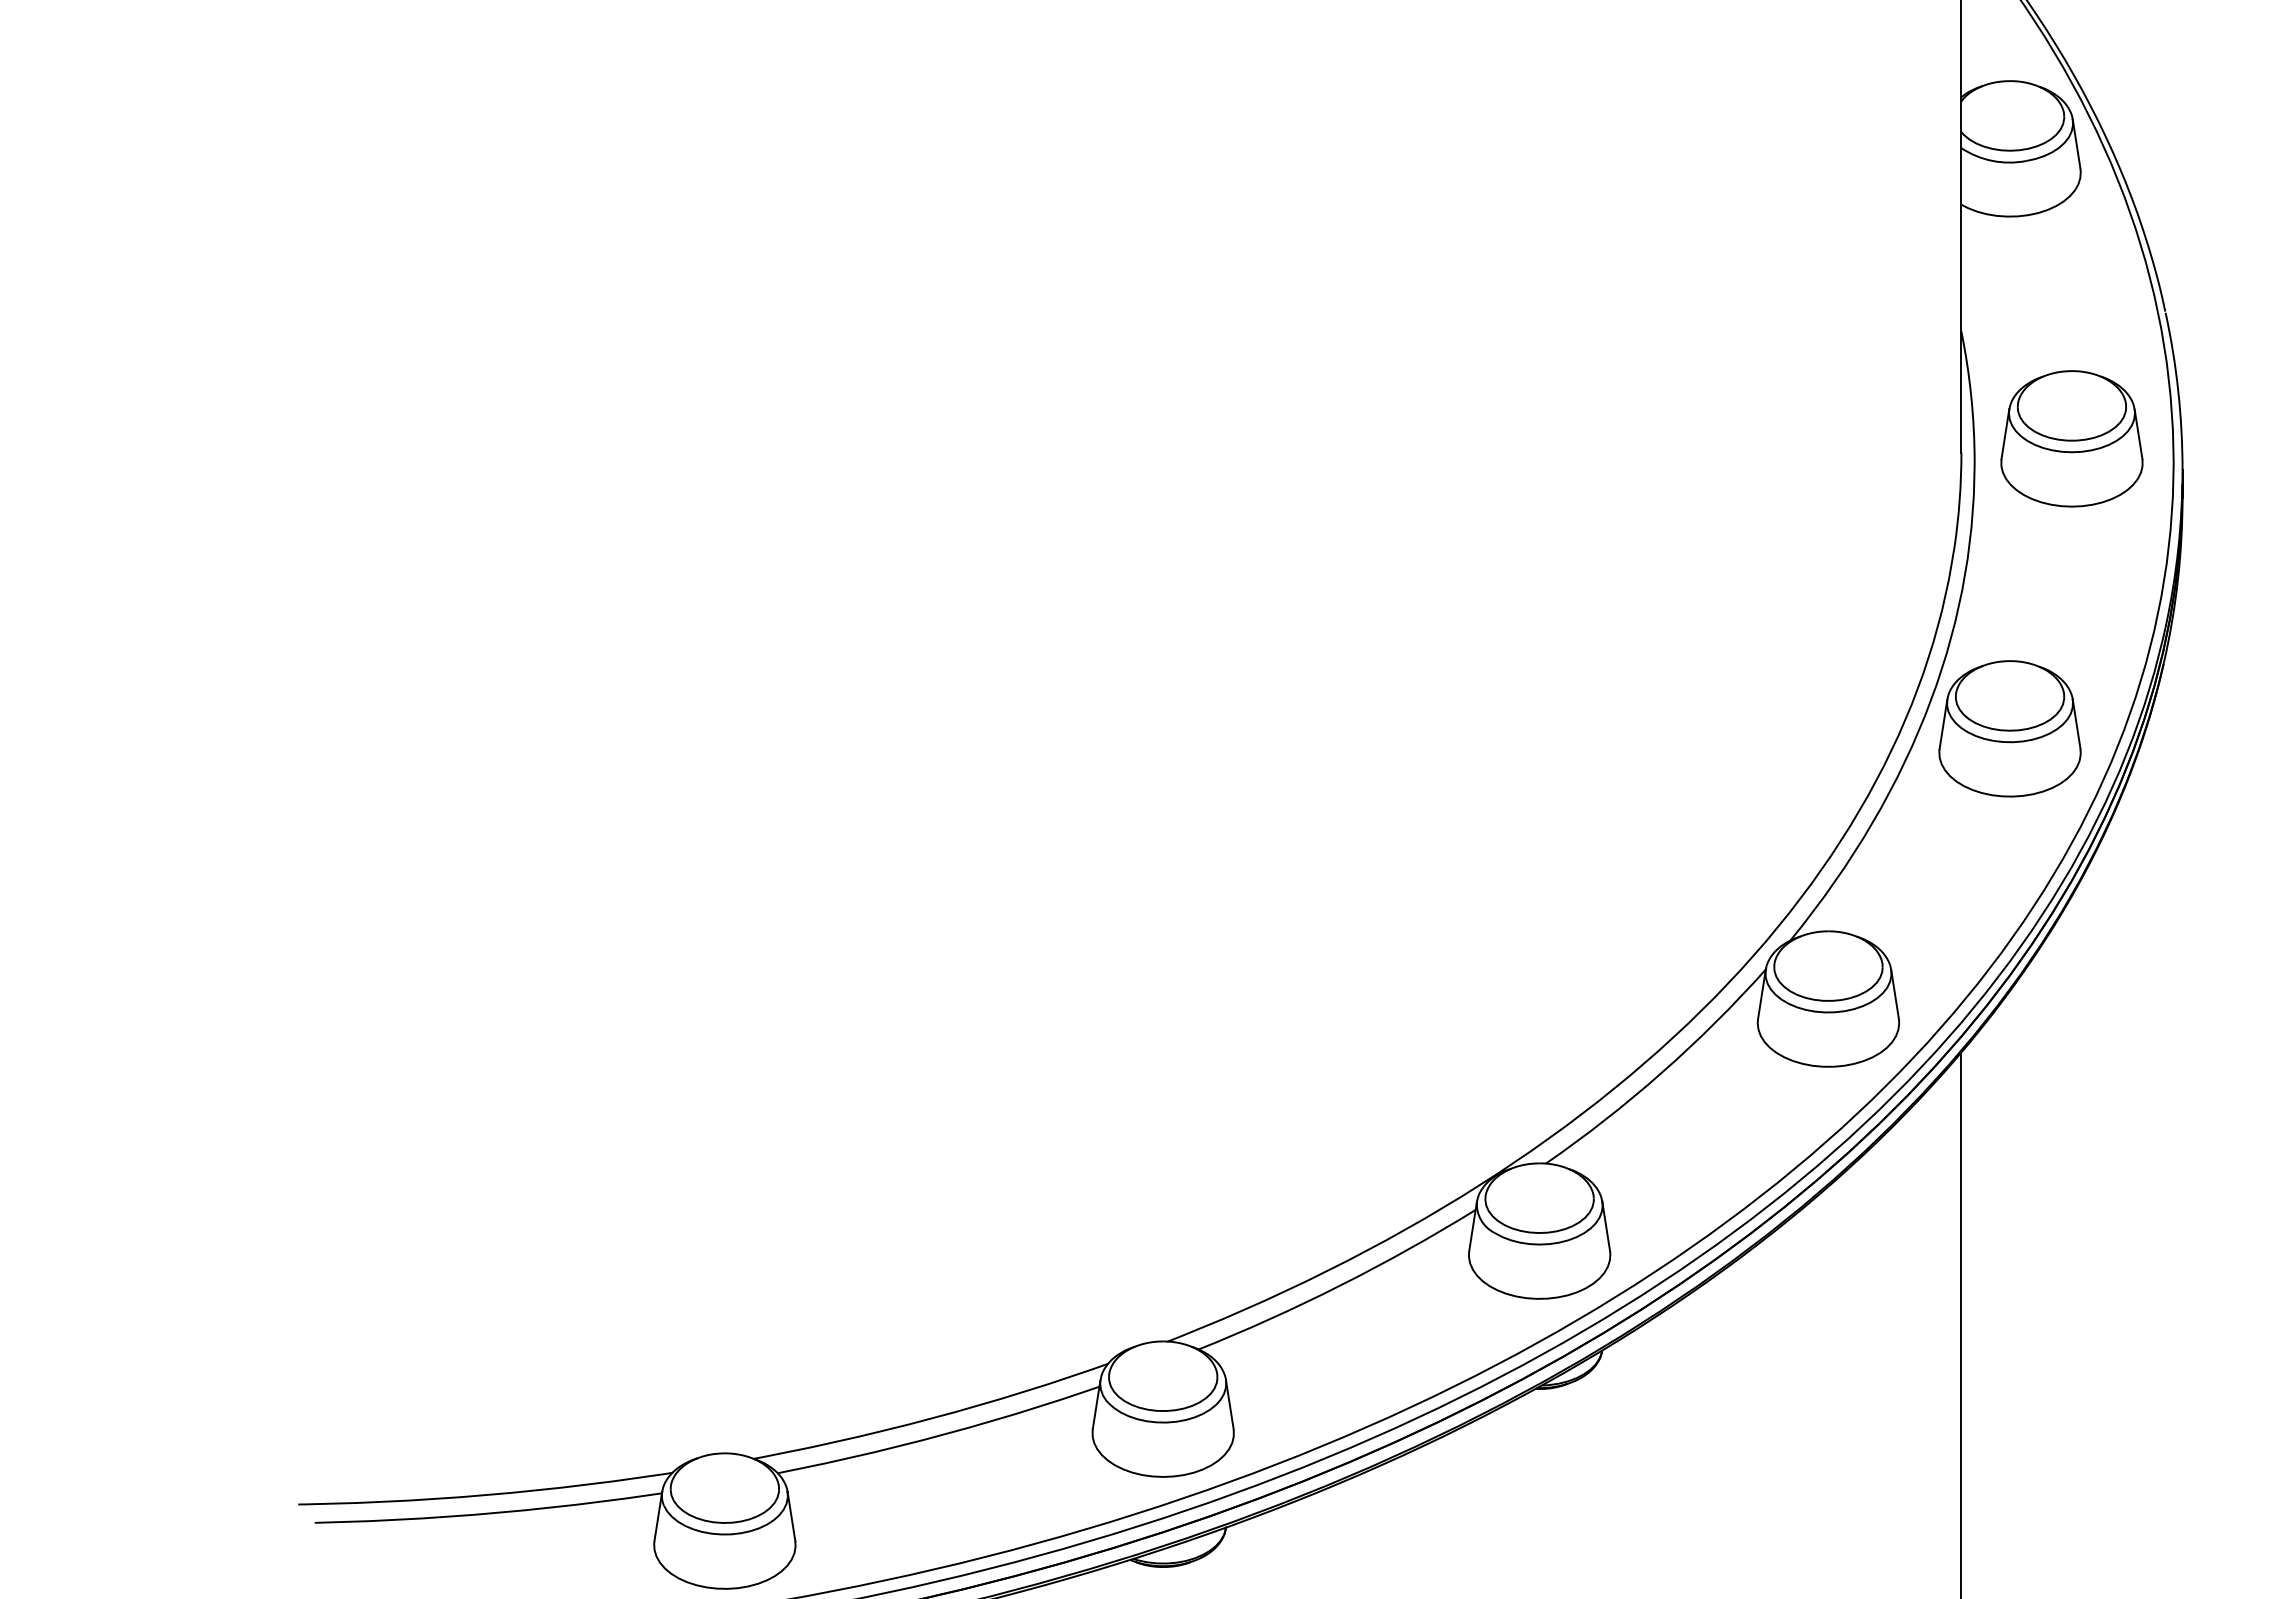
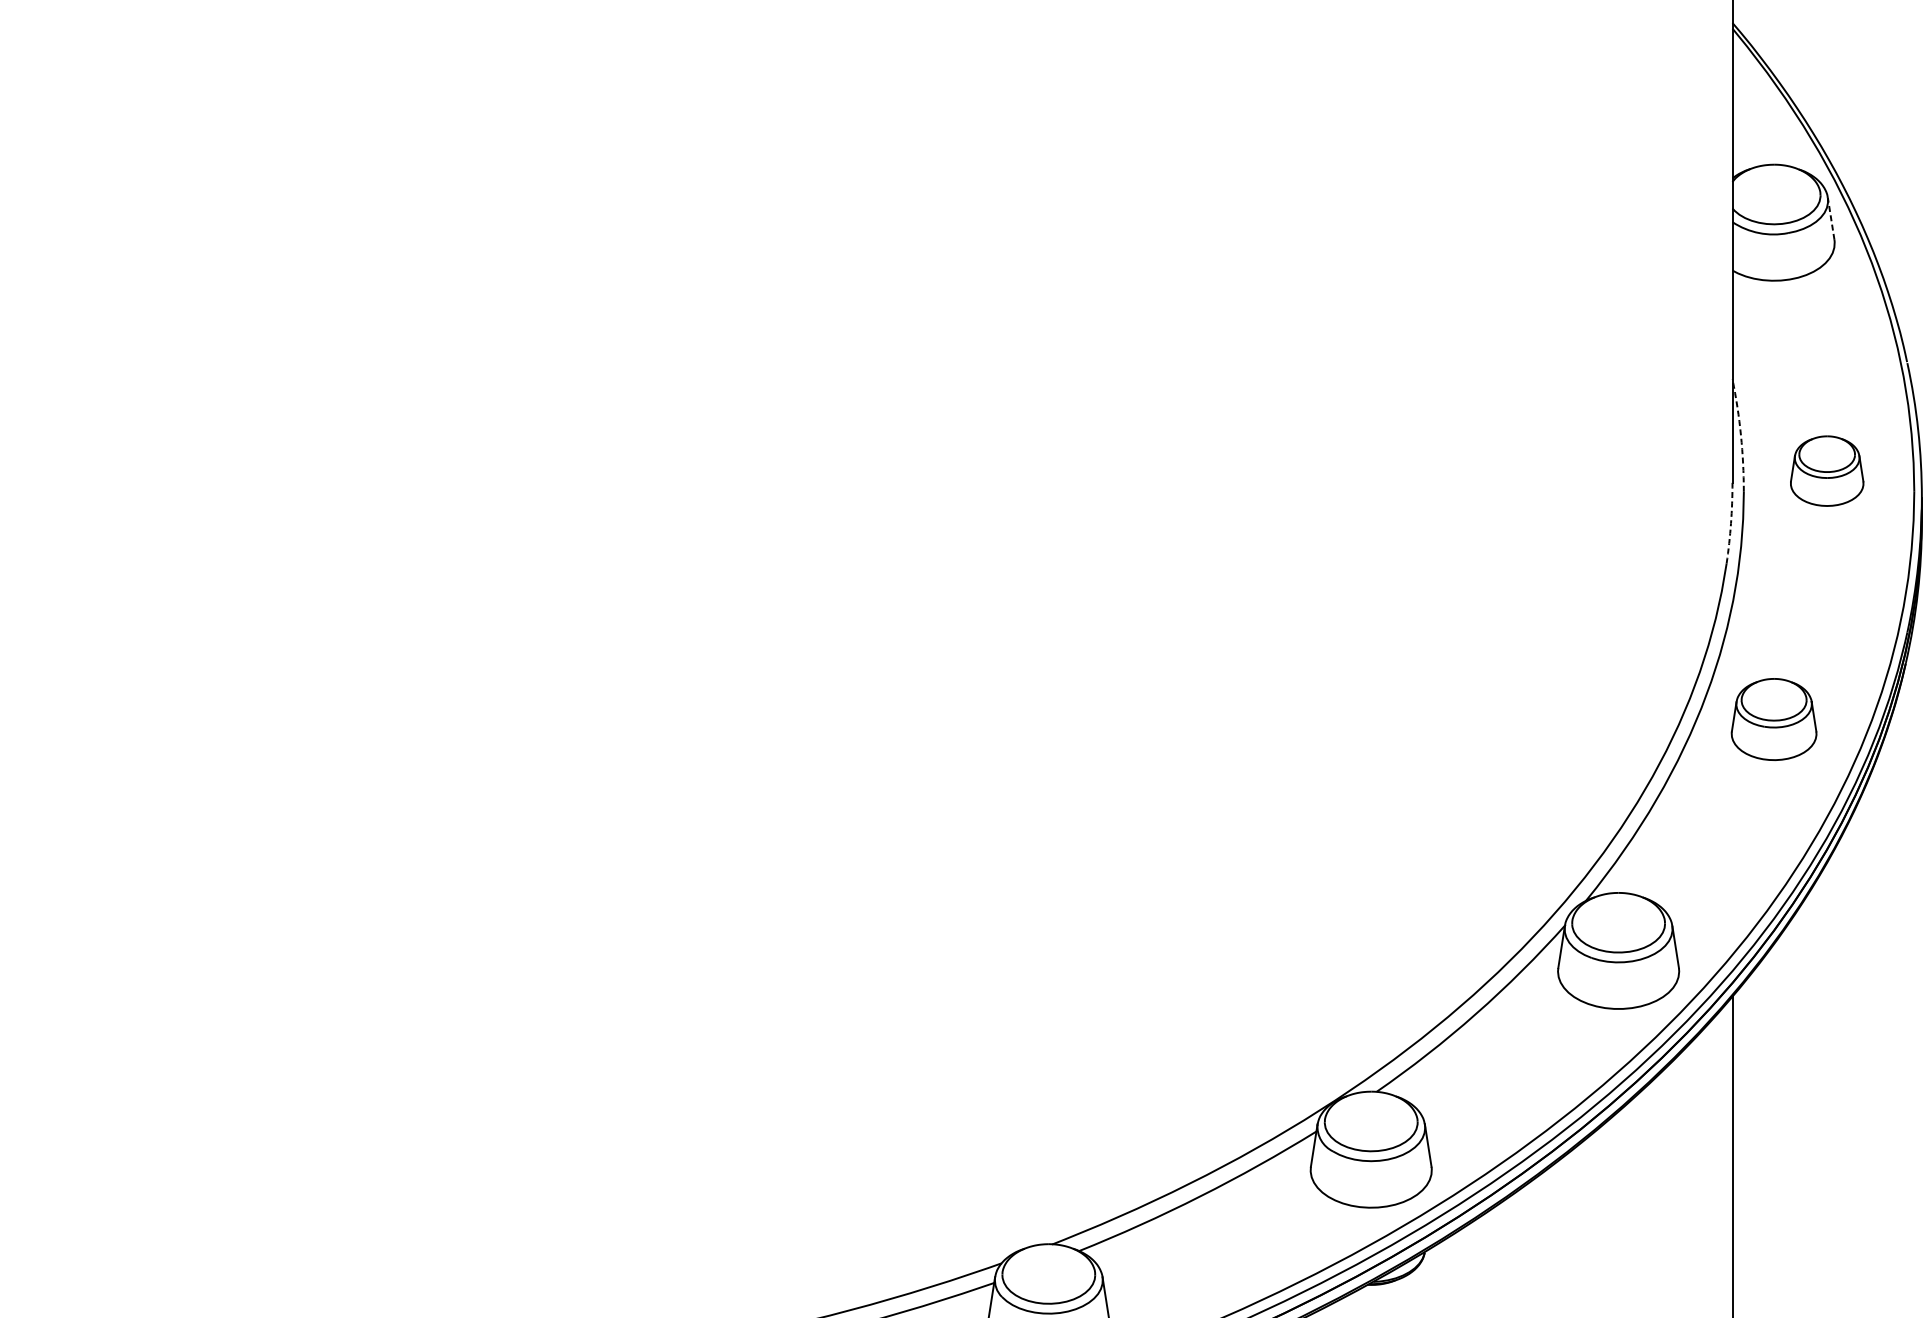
line: (2076, 144) -> (1831, 218), solid -> dashed
arc: (1971, 396) -> (1741, 434), solid -> dashed
part: (2071, 438) -> (1826, 470), size x0.6
arc: (1959, 499) -> (1730, 523), solid -> dashed
part: (2009, 728) -> (1773, 719), size x0.7

